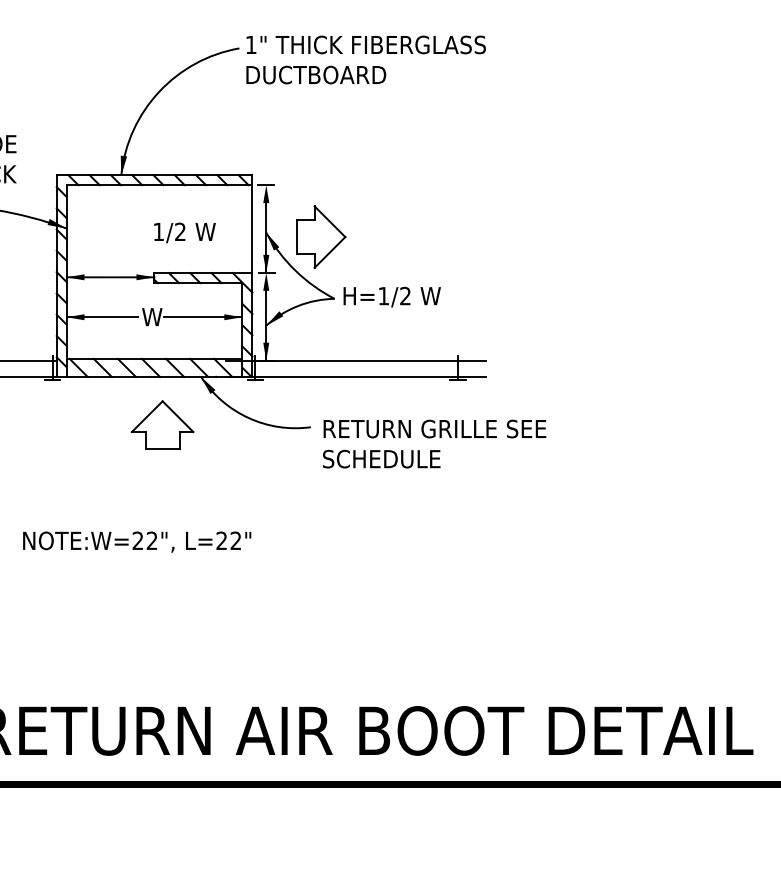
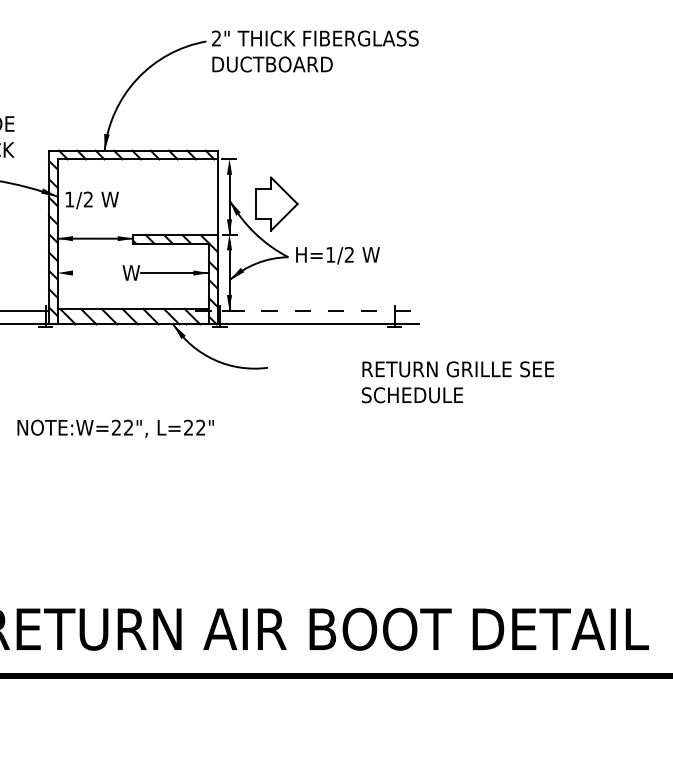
text: (250, 44) -> (215, 38), 1" -> 2"
text: (184, 232) -> (91, 200), moved
line: (101, 317) -> (87, 273), removed
line: (355, 360) -> (306, 310), solid -> dashed
part: (162, 424) -> (140, 365), removed
text: (434, 443) -> (457, 381), moved
text: (137, 541) -> (116, 428), moved

